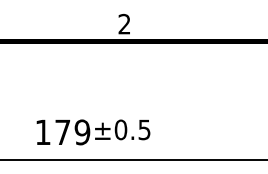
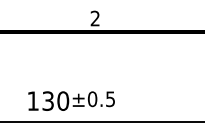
text: (72, 132) -> (55, 101), 179 -> 130

